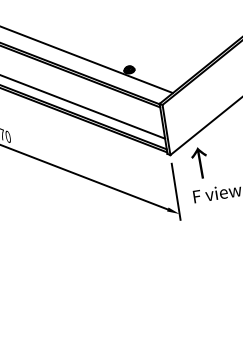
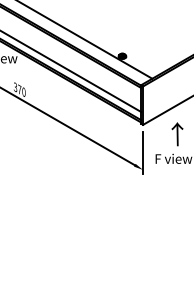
text: (200, 163) -> (177, 134), moved

